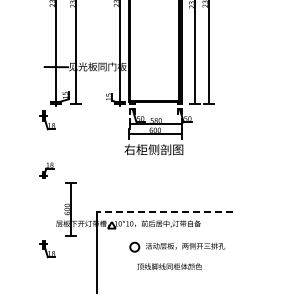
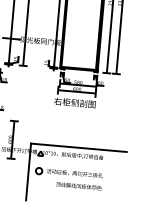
line: (164, 212) -> (78, 147), dashed -> solid
part: (177, 246) -> (69, 173), moved

